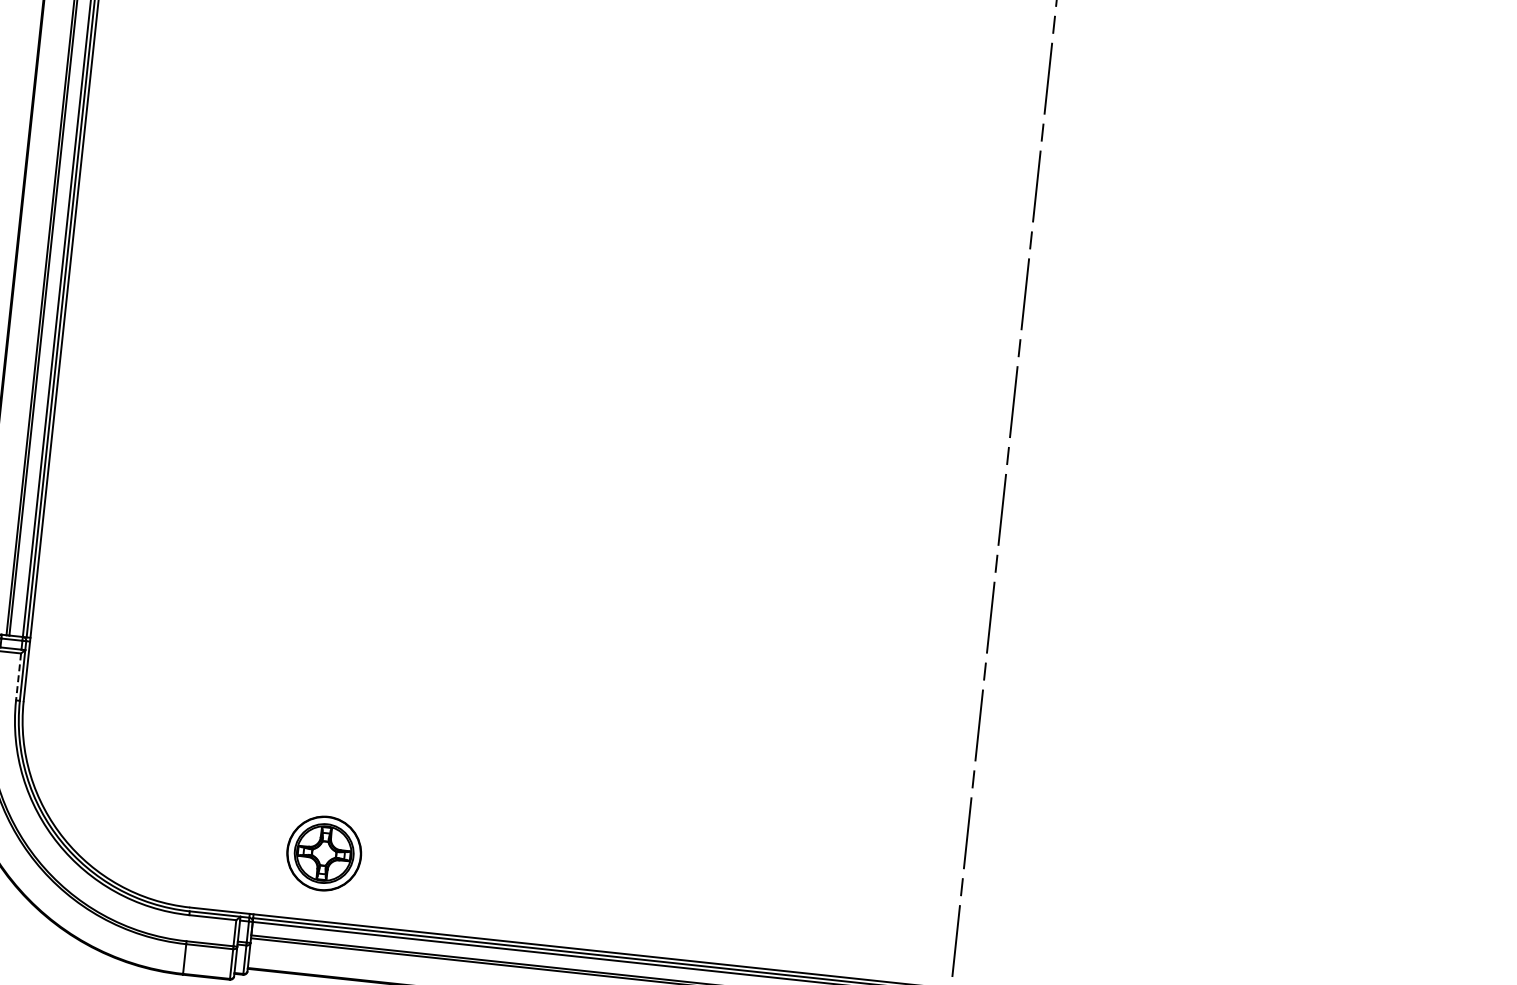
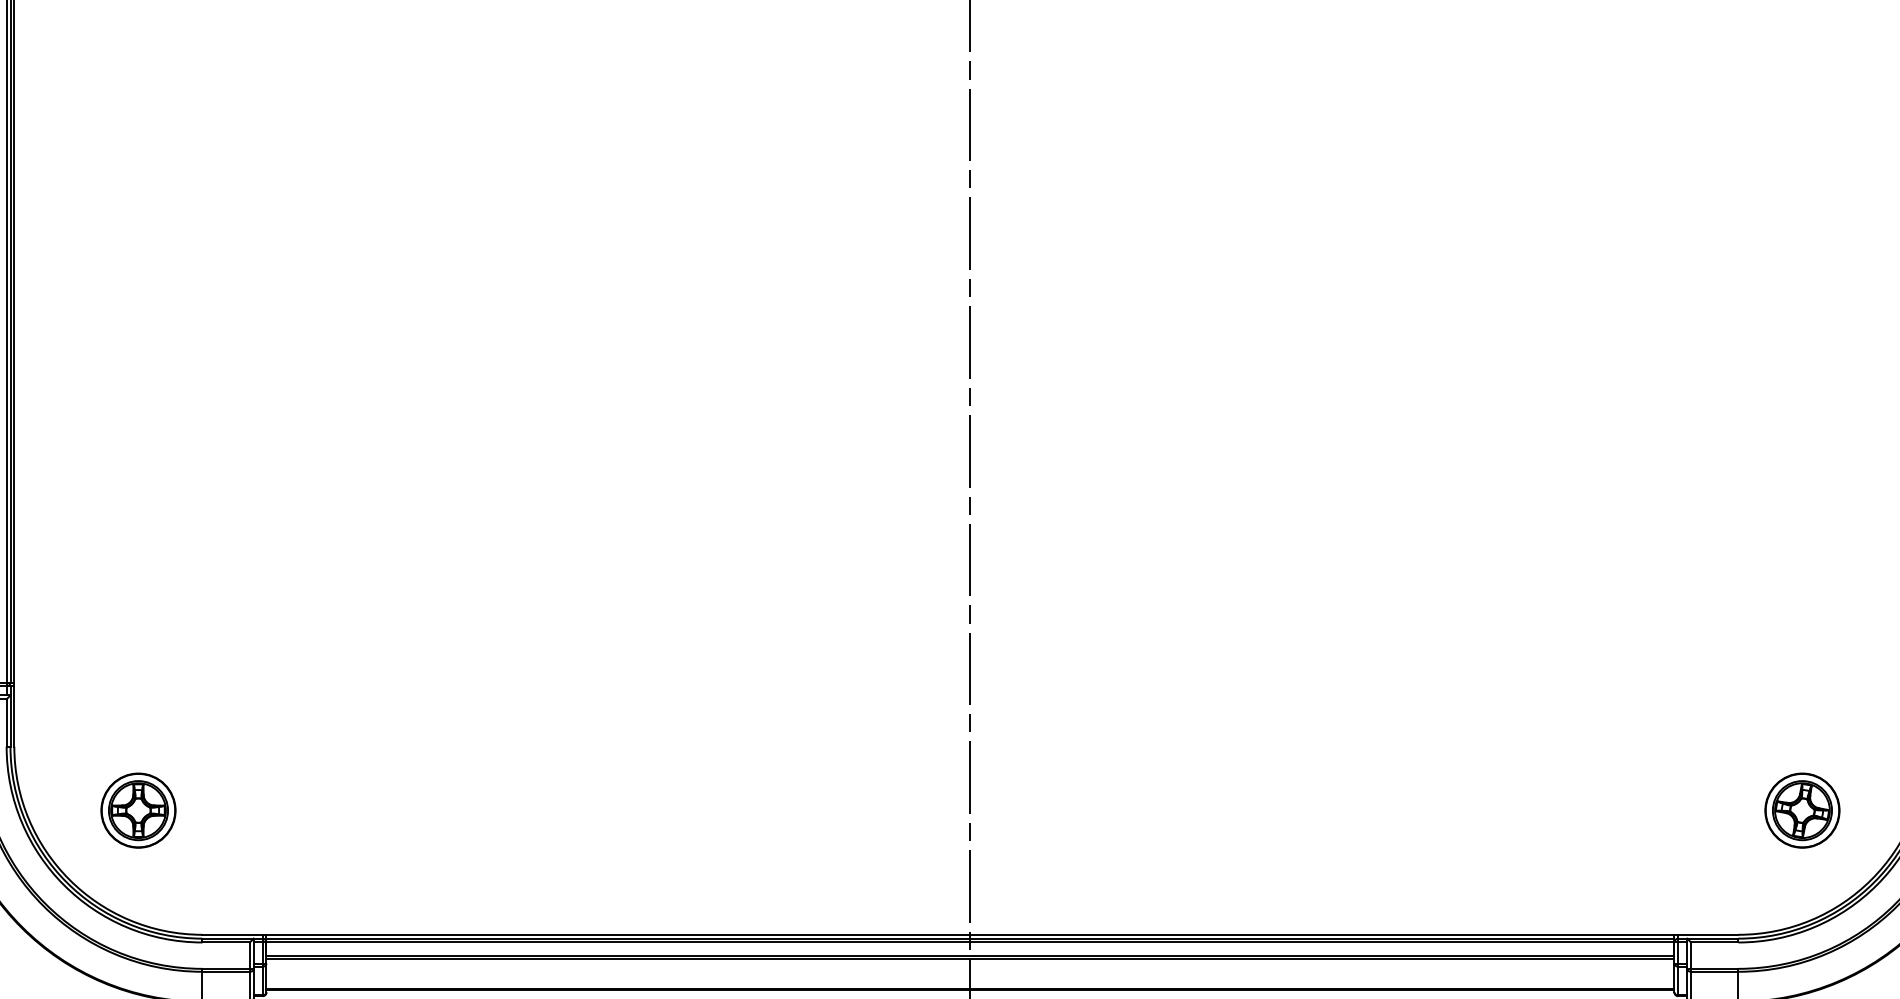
line: (18, 676) -> (6, 722), dashed -> solid
part: (324, 853) -> (138, 810), moved

